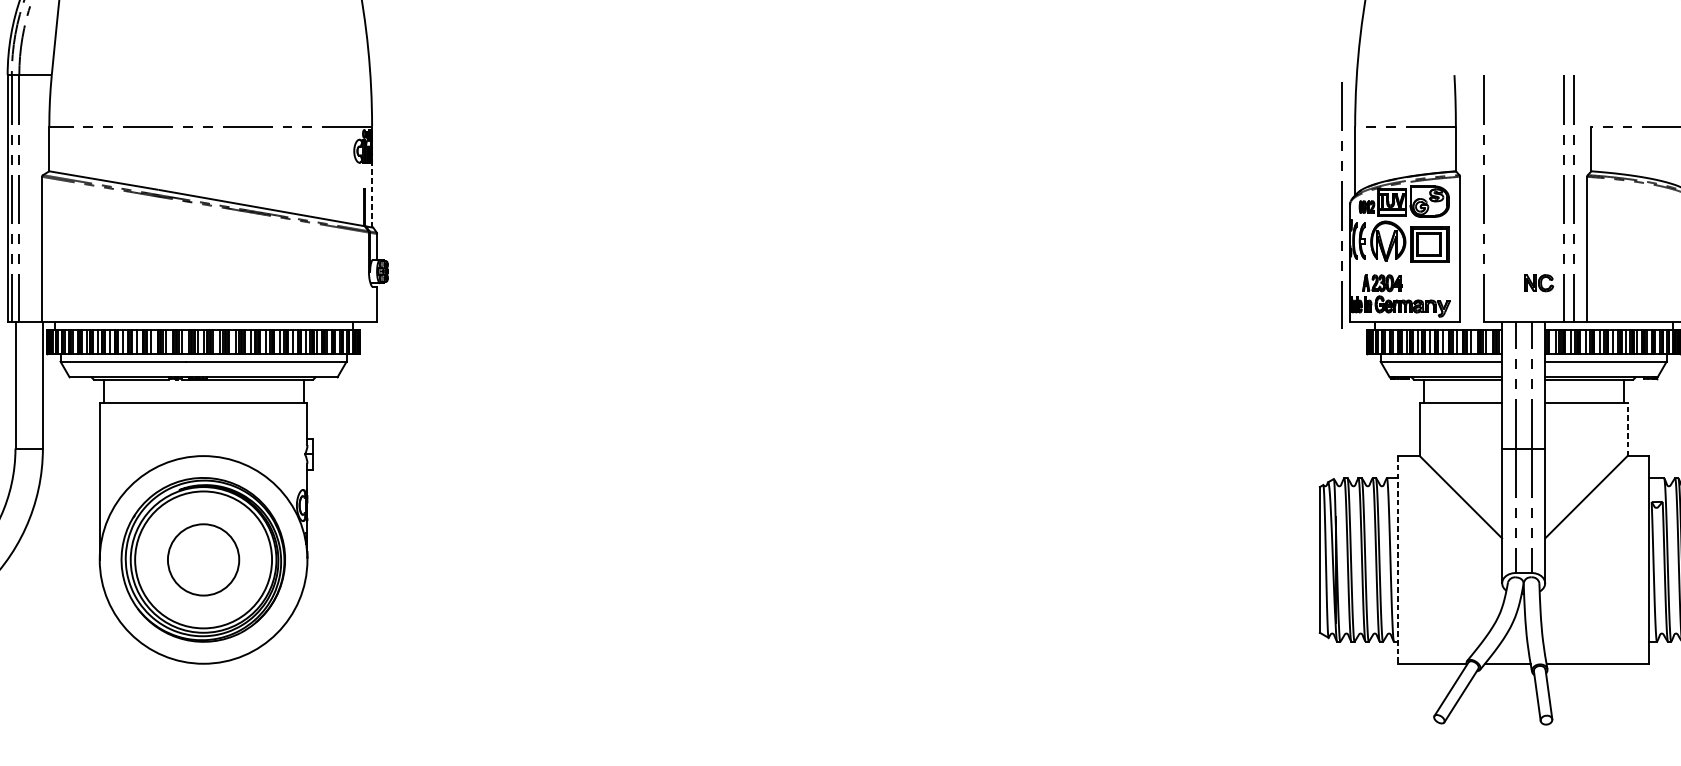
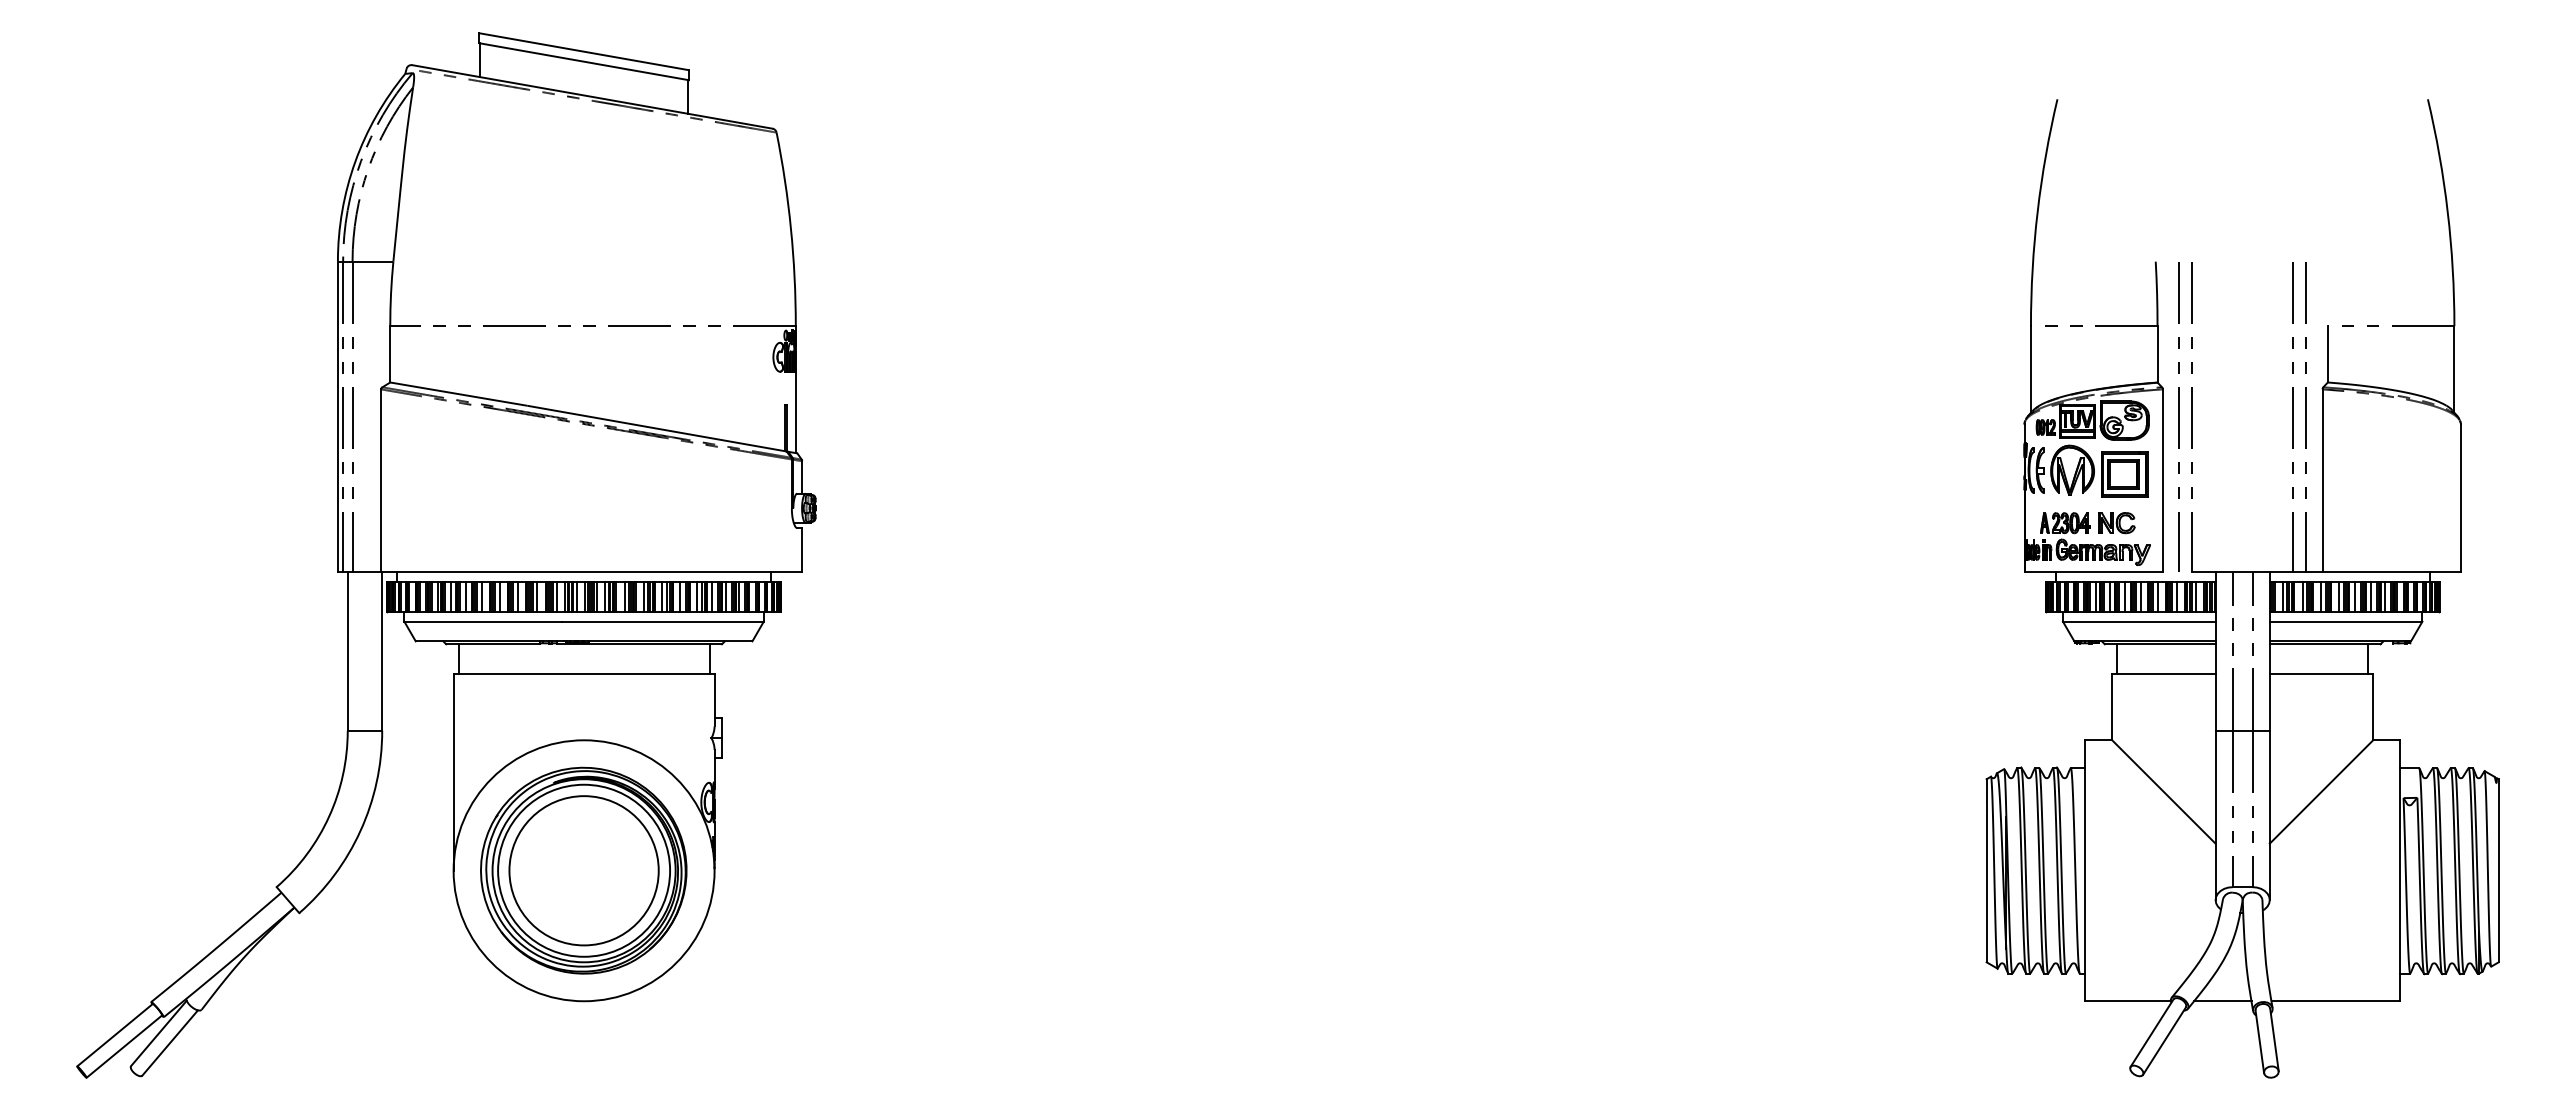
line: (371, 194) -> (795, 411), dashed -> solid
line: (1341, 204) -> (2178, 416), moved
part: (1538, 283) -> (2116, 523), moved
line: (1627, 429) -> (2373, 706), dashed -> solid
circle: (203, 559) -> (583, 870), size x1.67
line: (1398, 560) -> (2085, 871), dashed -> solid

